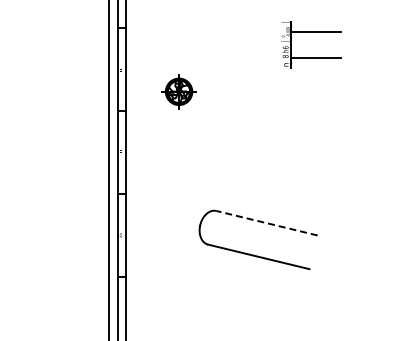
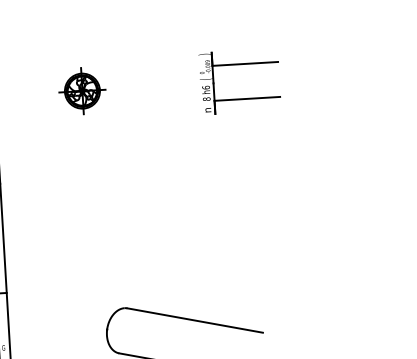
part: (178, 91) -> (81, 90), moved
line: (266, 223) -> (194, 320), dashed -> solid

